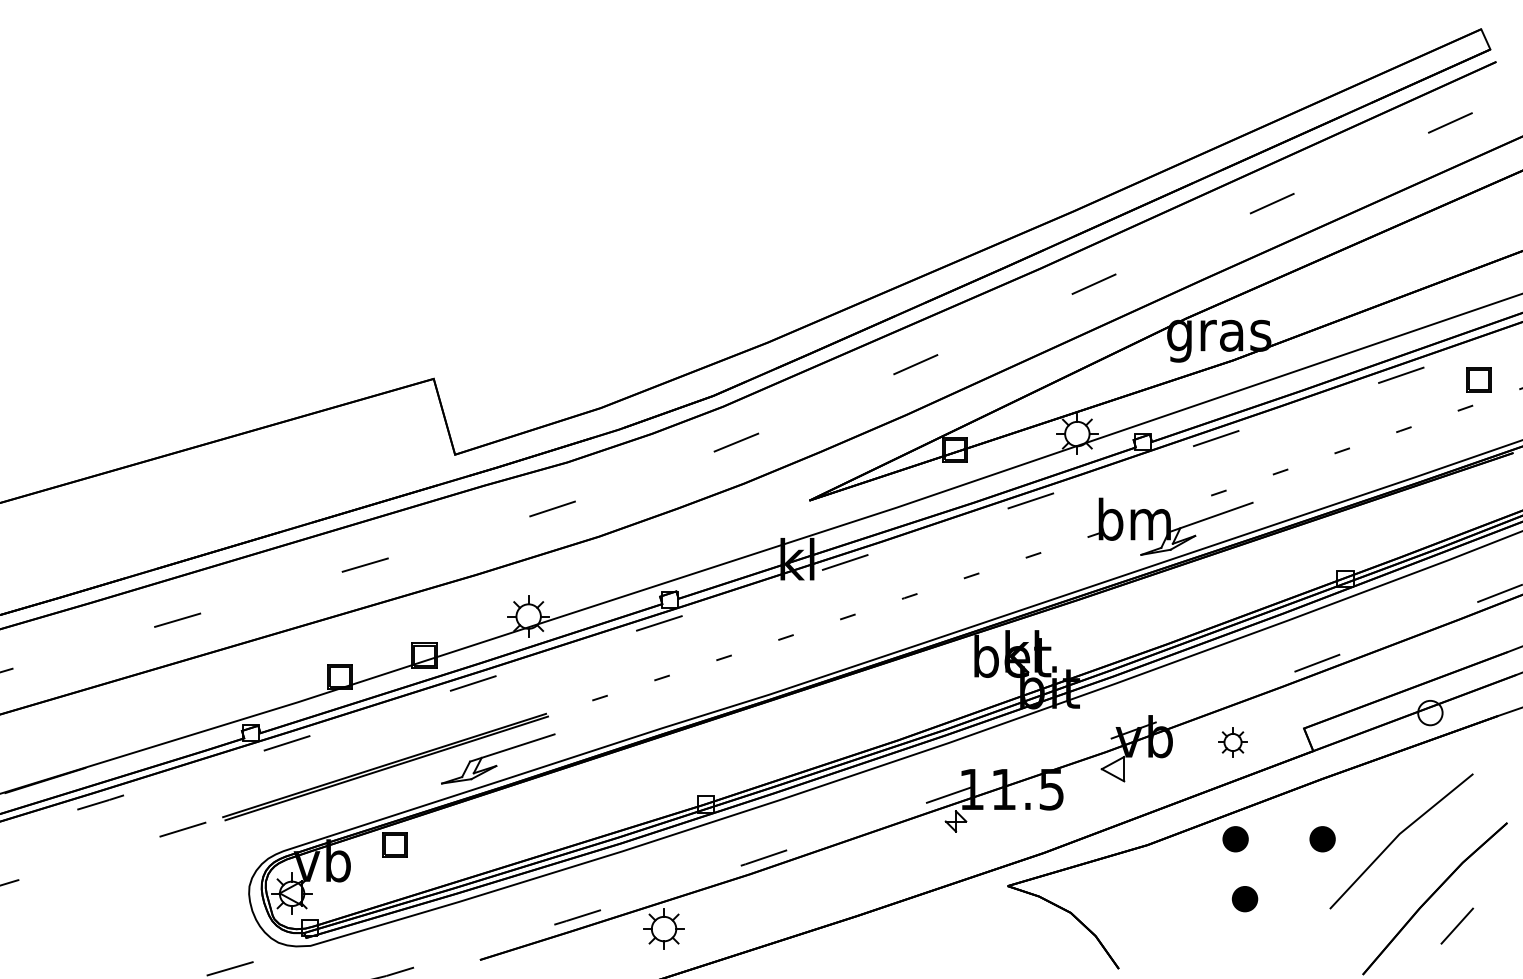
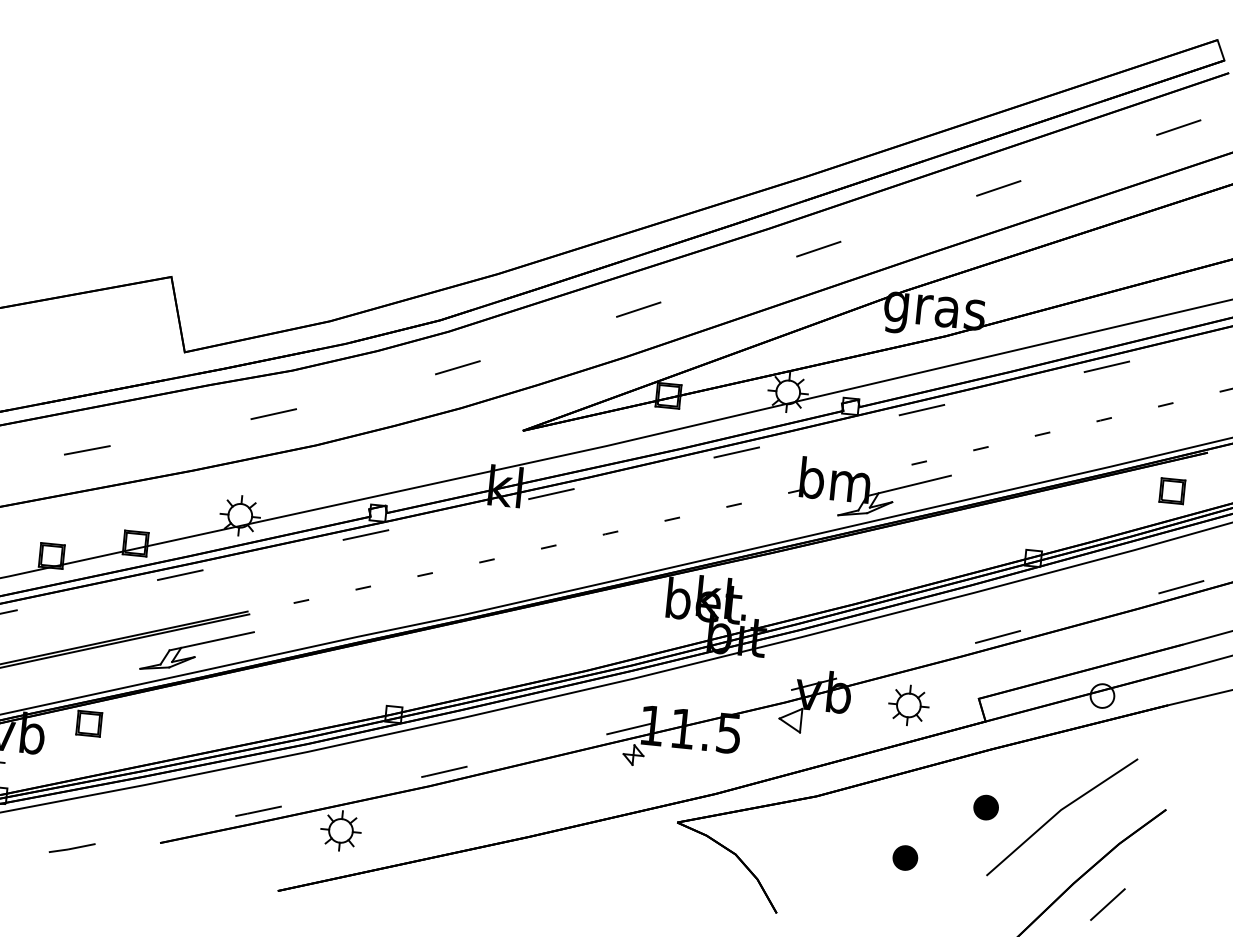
part: (1478, 379) -> (1171, 490), moved
part: (1232, 742) -> (908, 705), size x1.43
part: (1235, 839) -> (901, 799), removed

